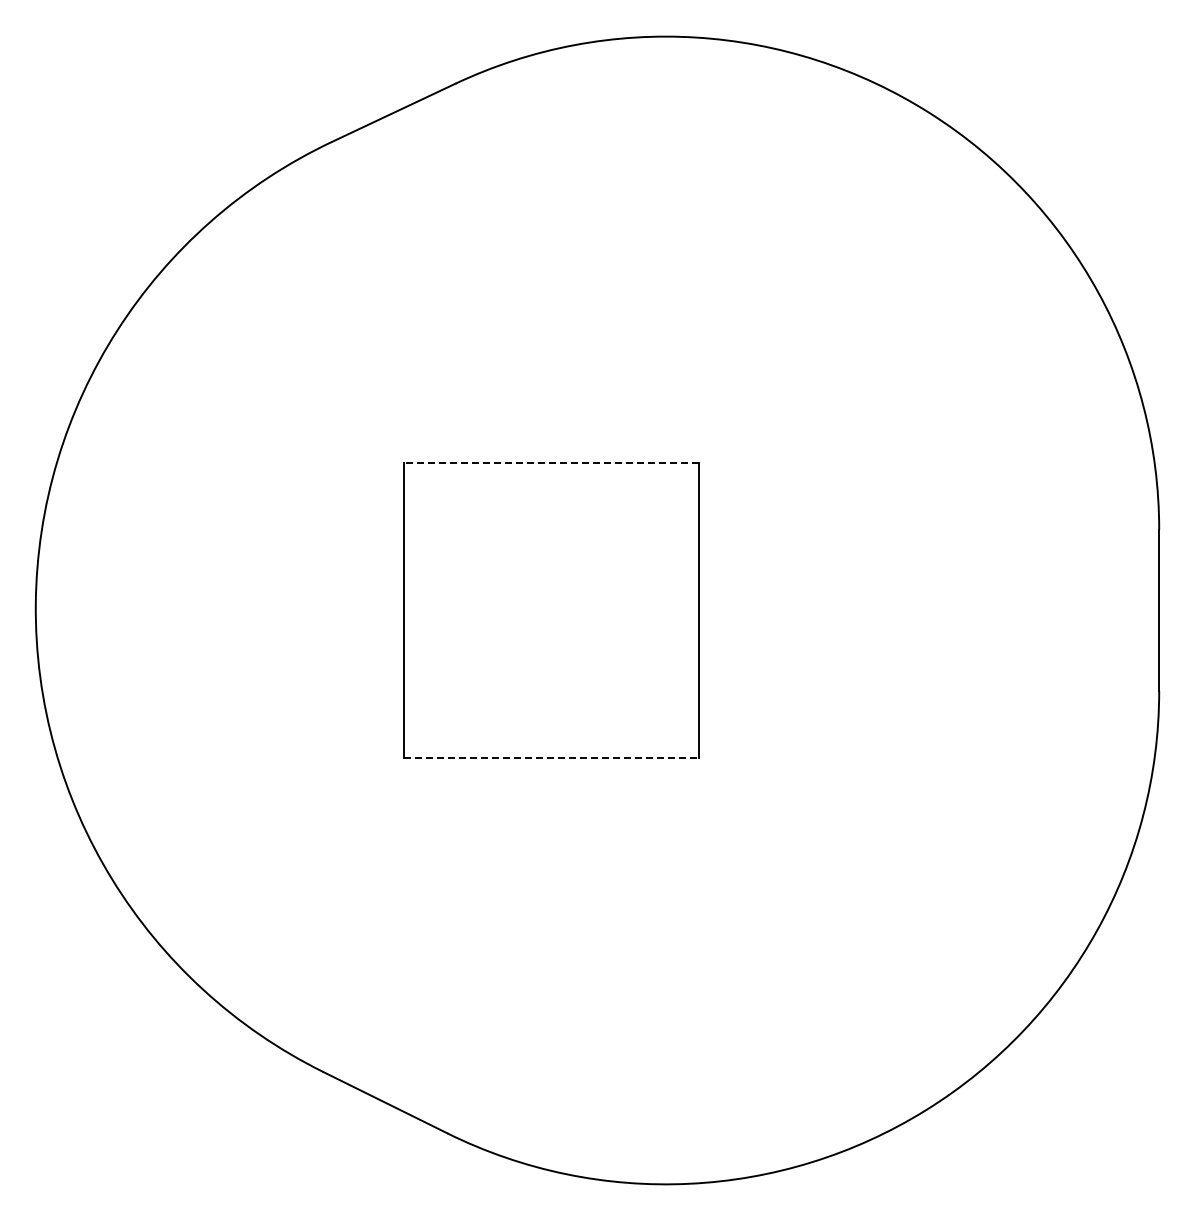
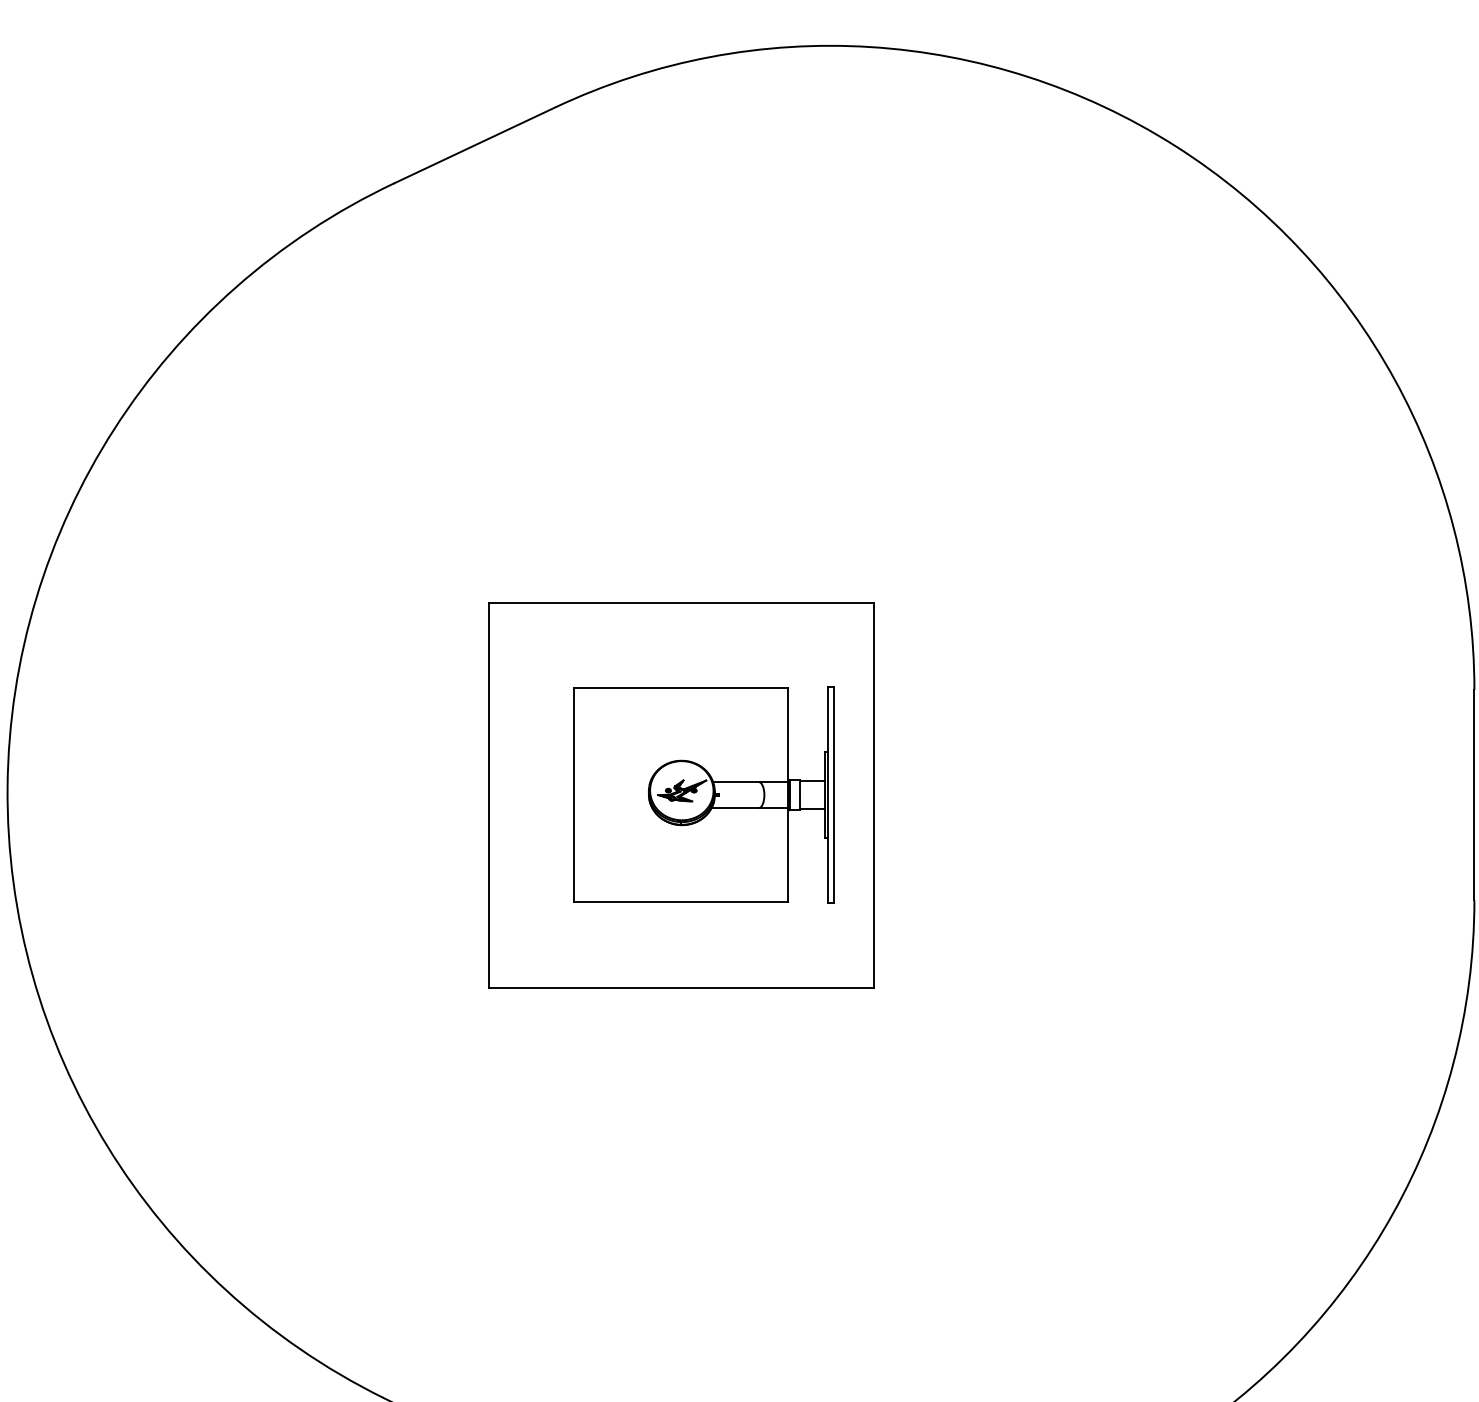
line: (551, 463) -> (680, 603), dashed -> solid
part: (569, 610) -> (704, 795), added
line: (552, 757) -> (682, 987), dashed -> solid

